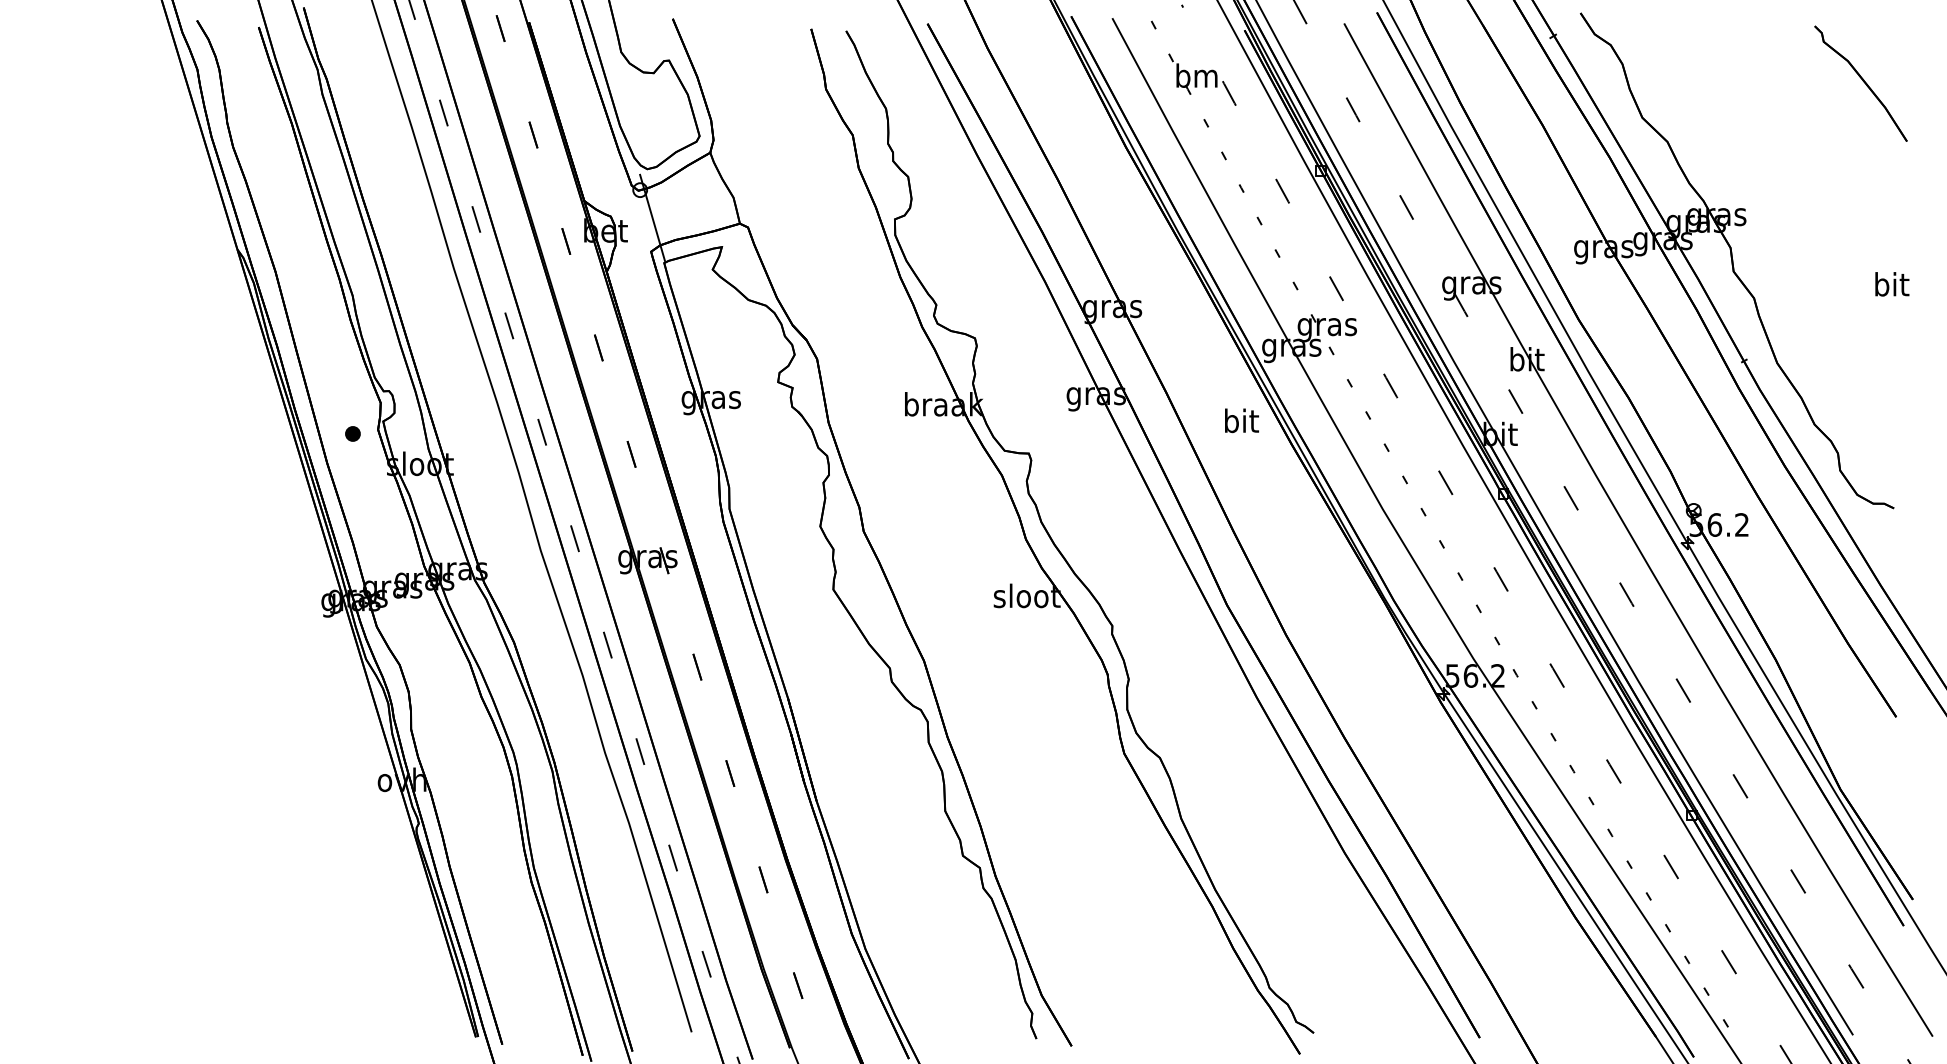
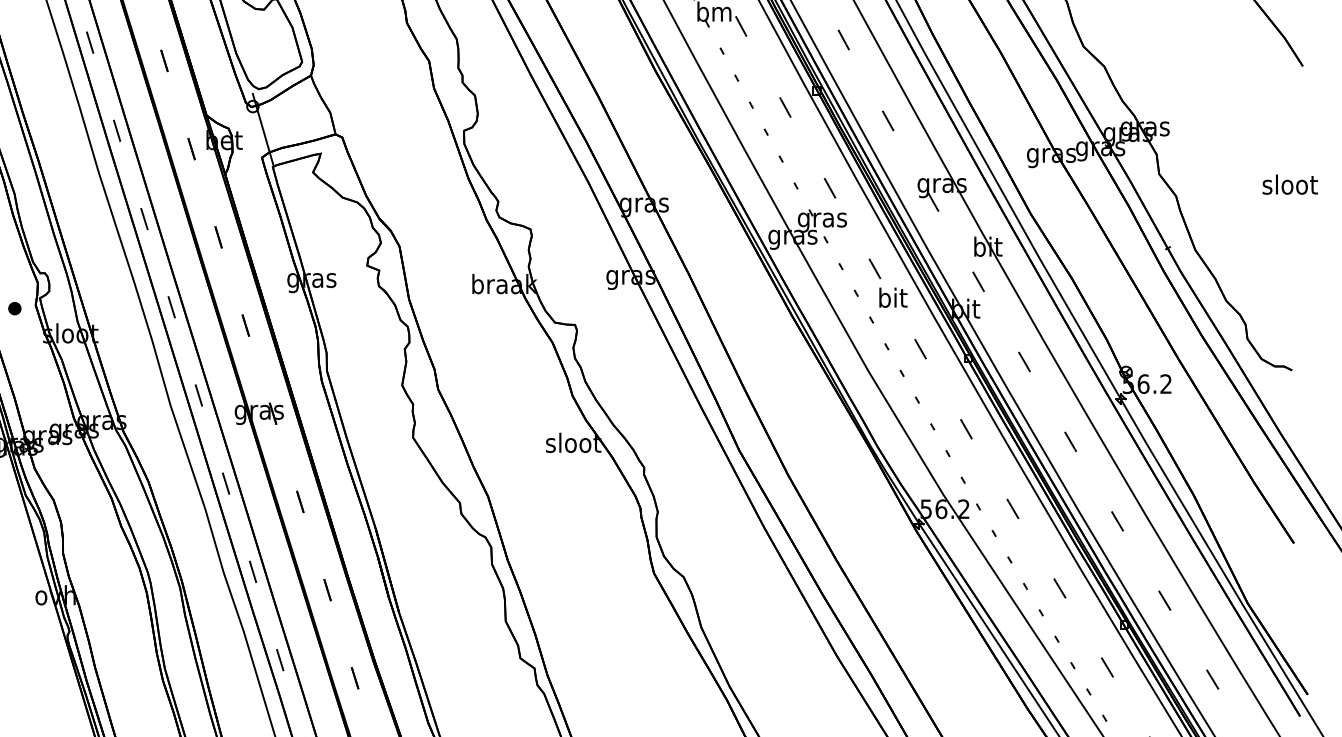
text: (1891, 284) -> (1290, 184), bit -> sloot
text: (1241, 420) -> (893, 297), moved

